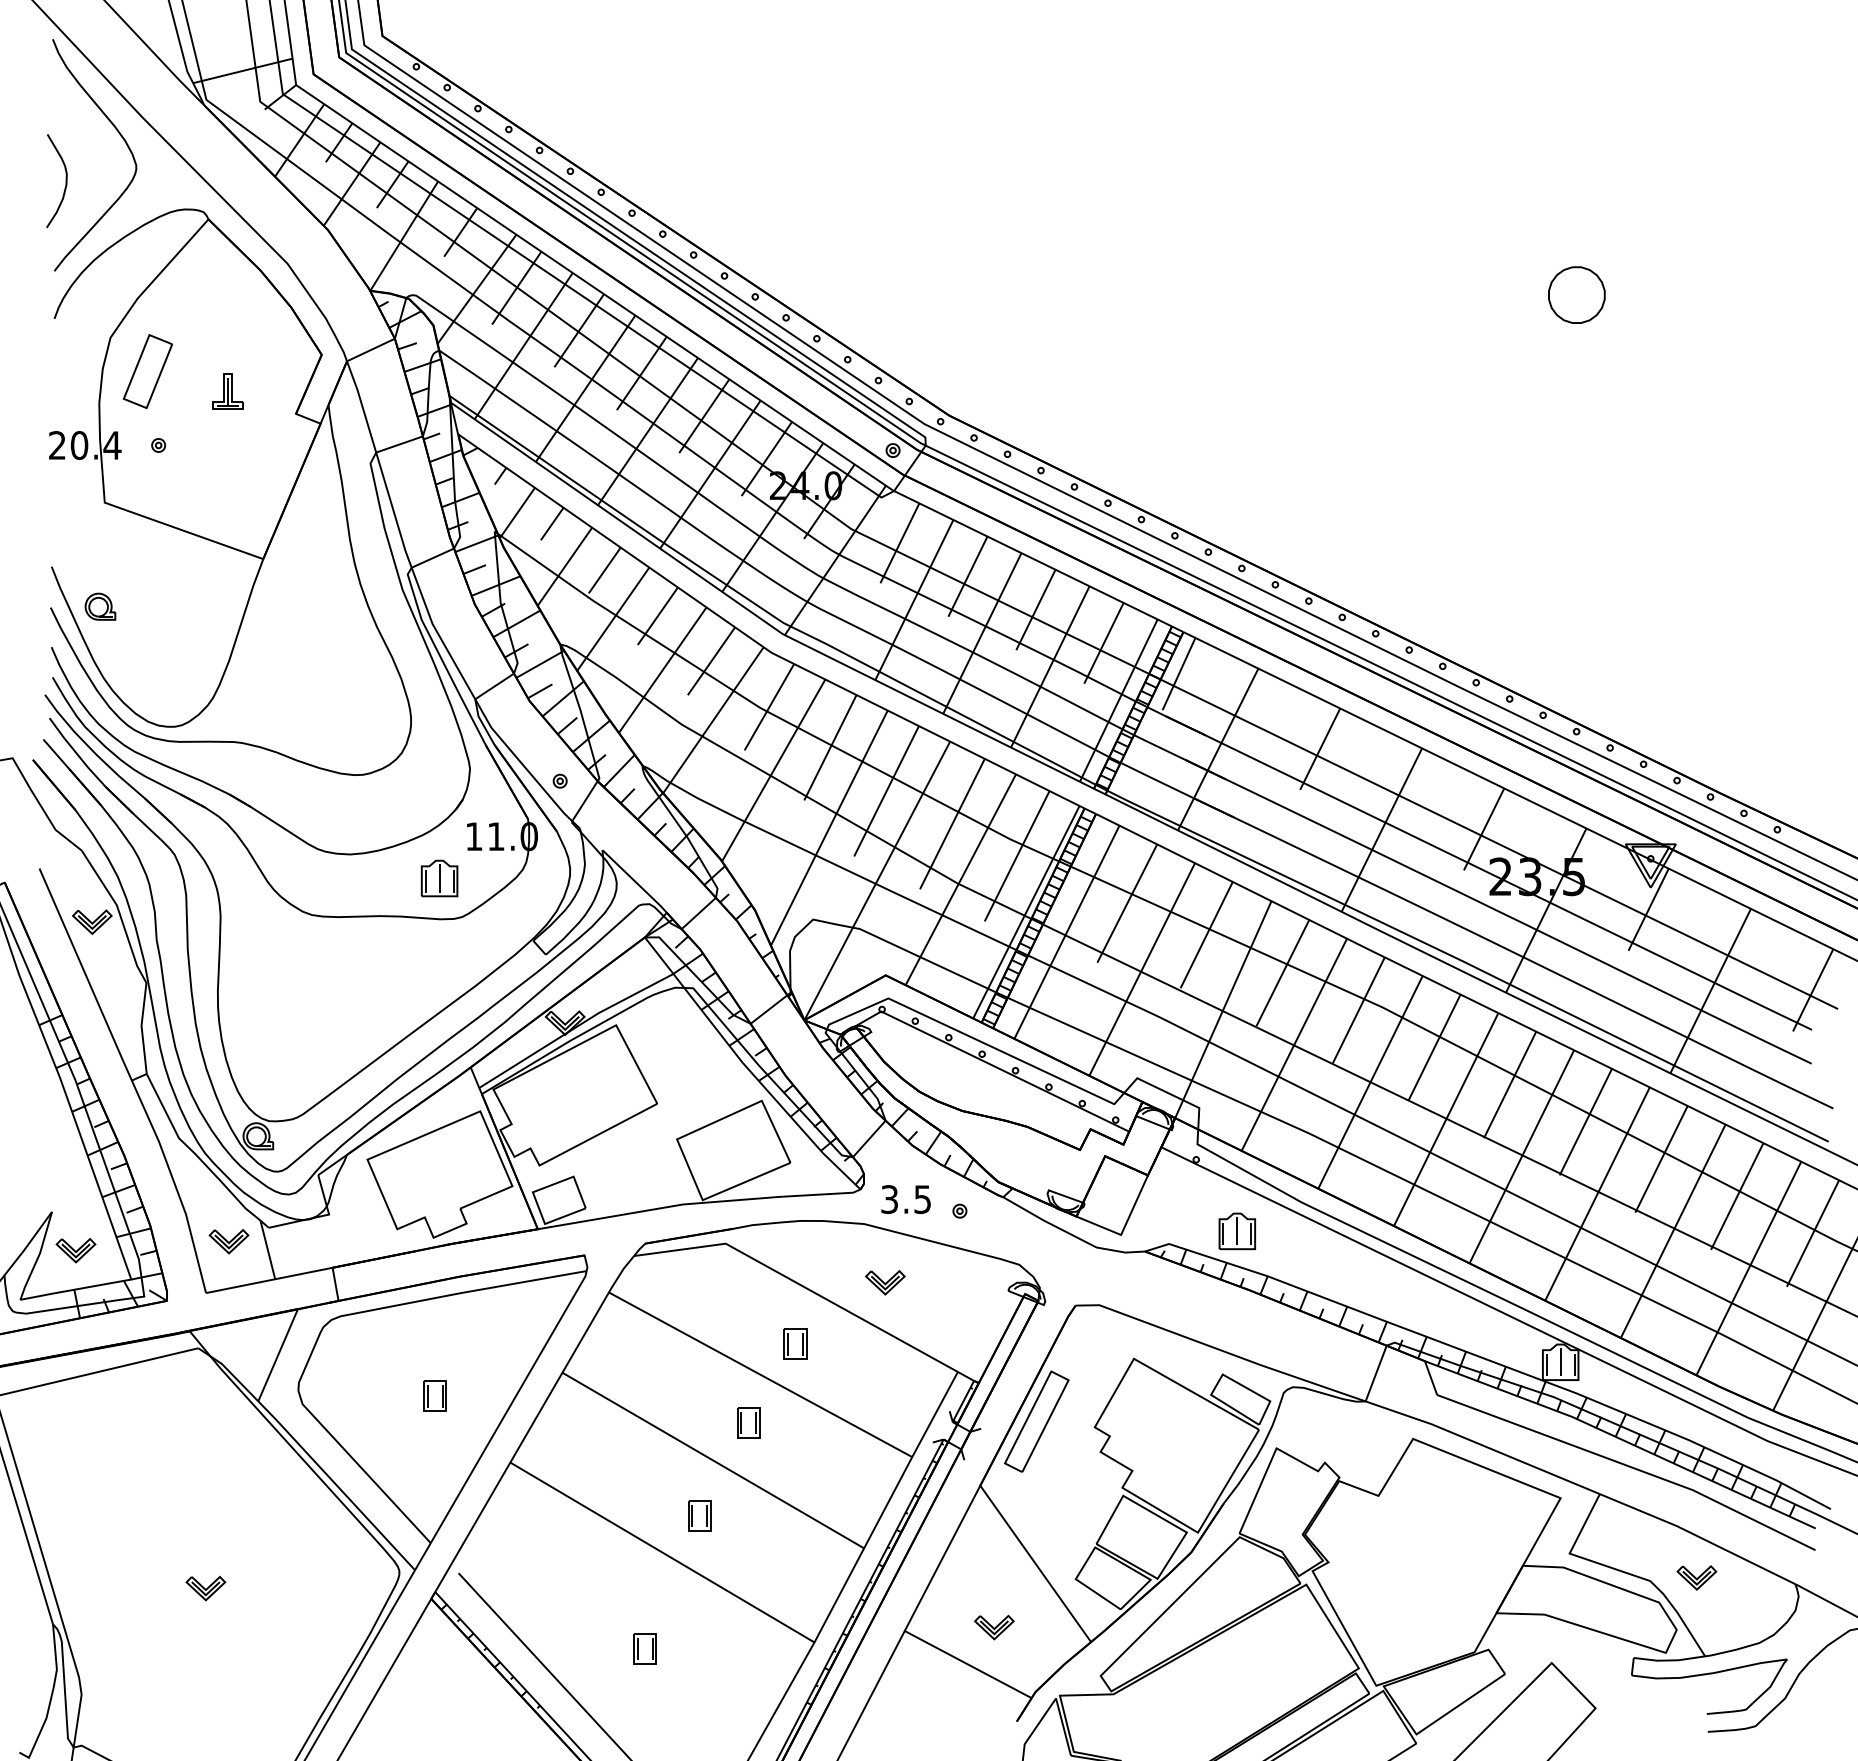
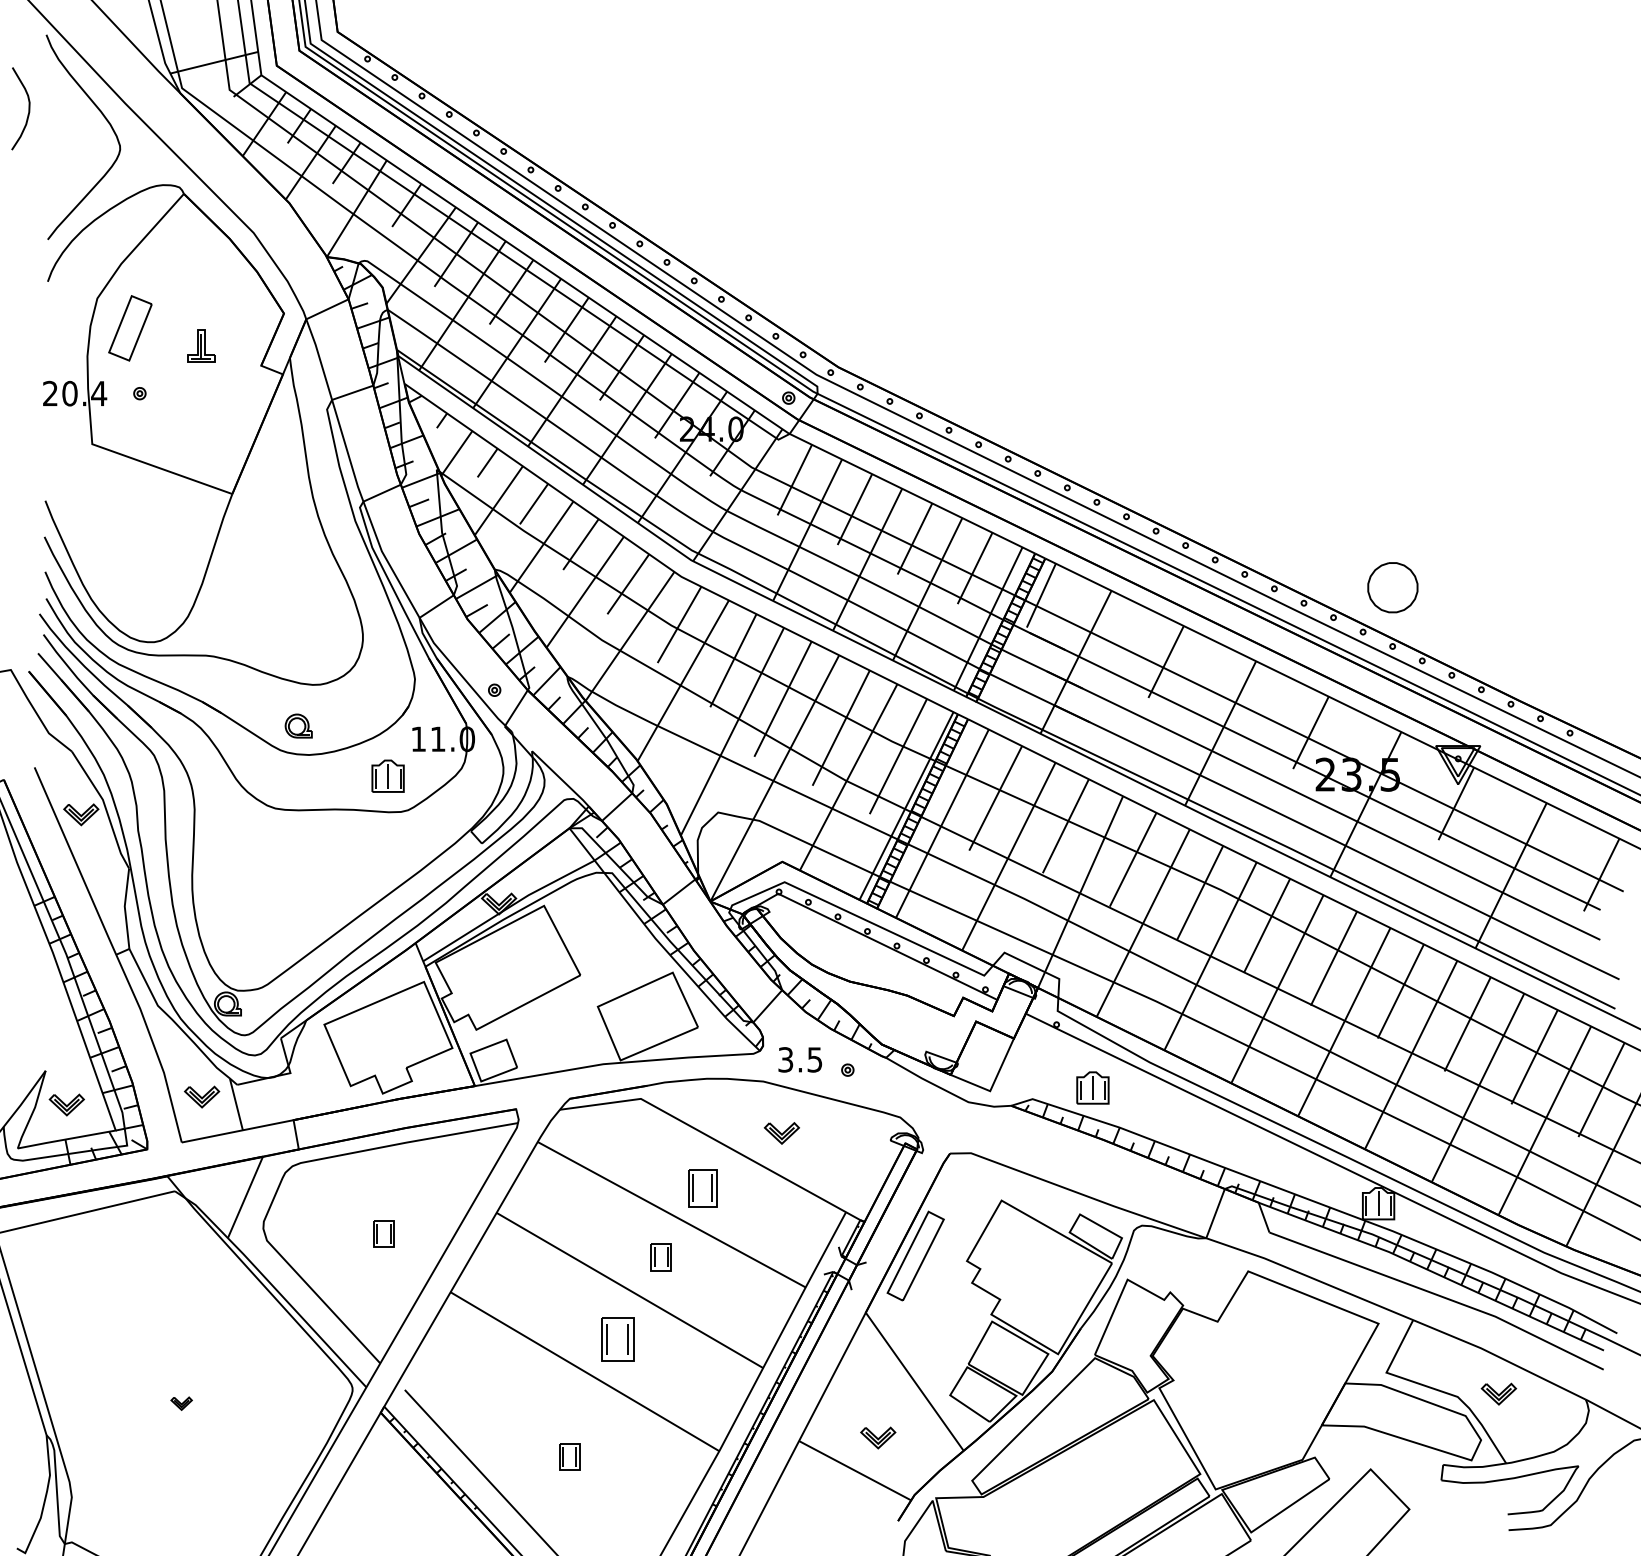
curve: (65, 180) -> (28, 108), moved
part: (1576, 294) -> (1392, 587), moved
part: (100, 606) -> (298, 725), moved
part: (795, 1343) -> (702, 1187), size x1.4
part: (699, 1515) -> (617, 1339), size x1.6
part: (205, 1588) -> (181, 1403), size x0.6

